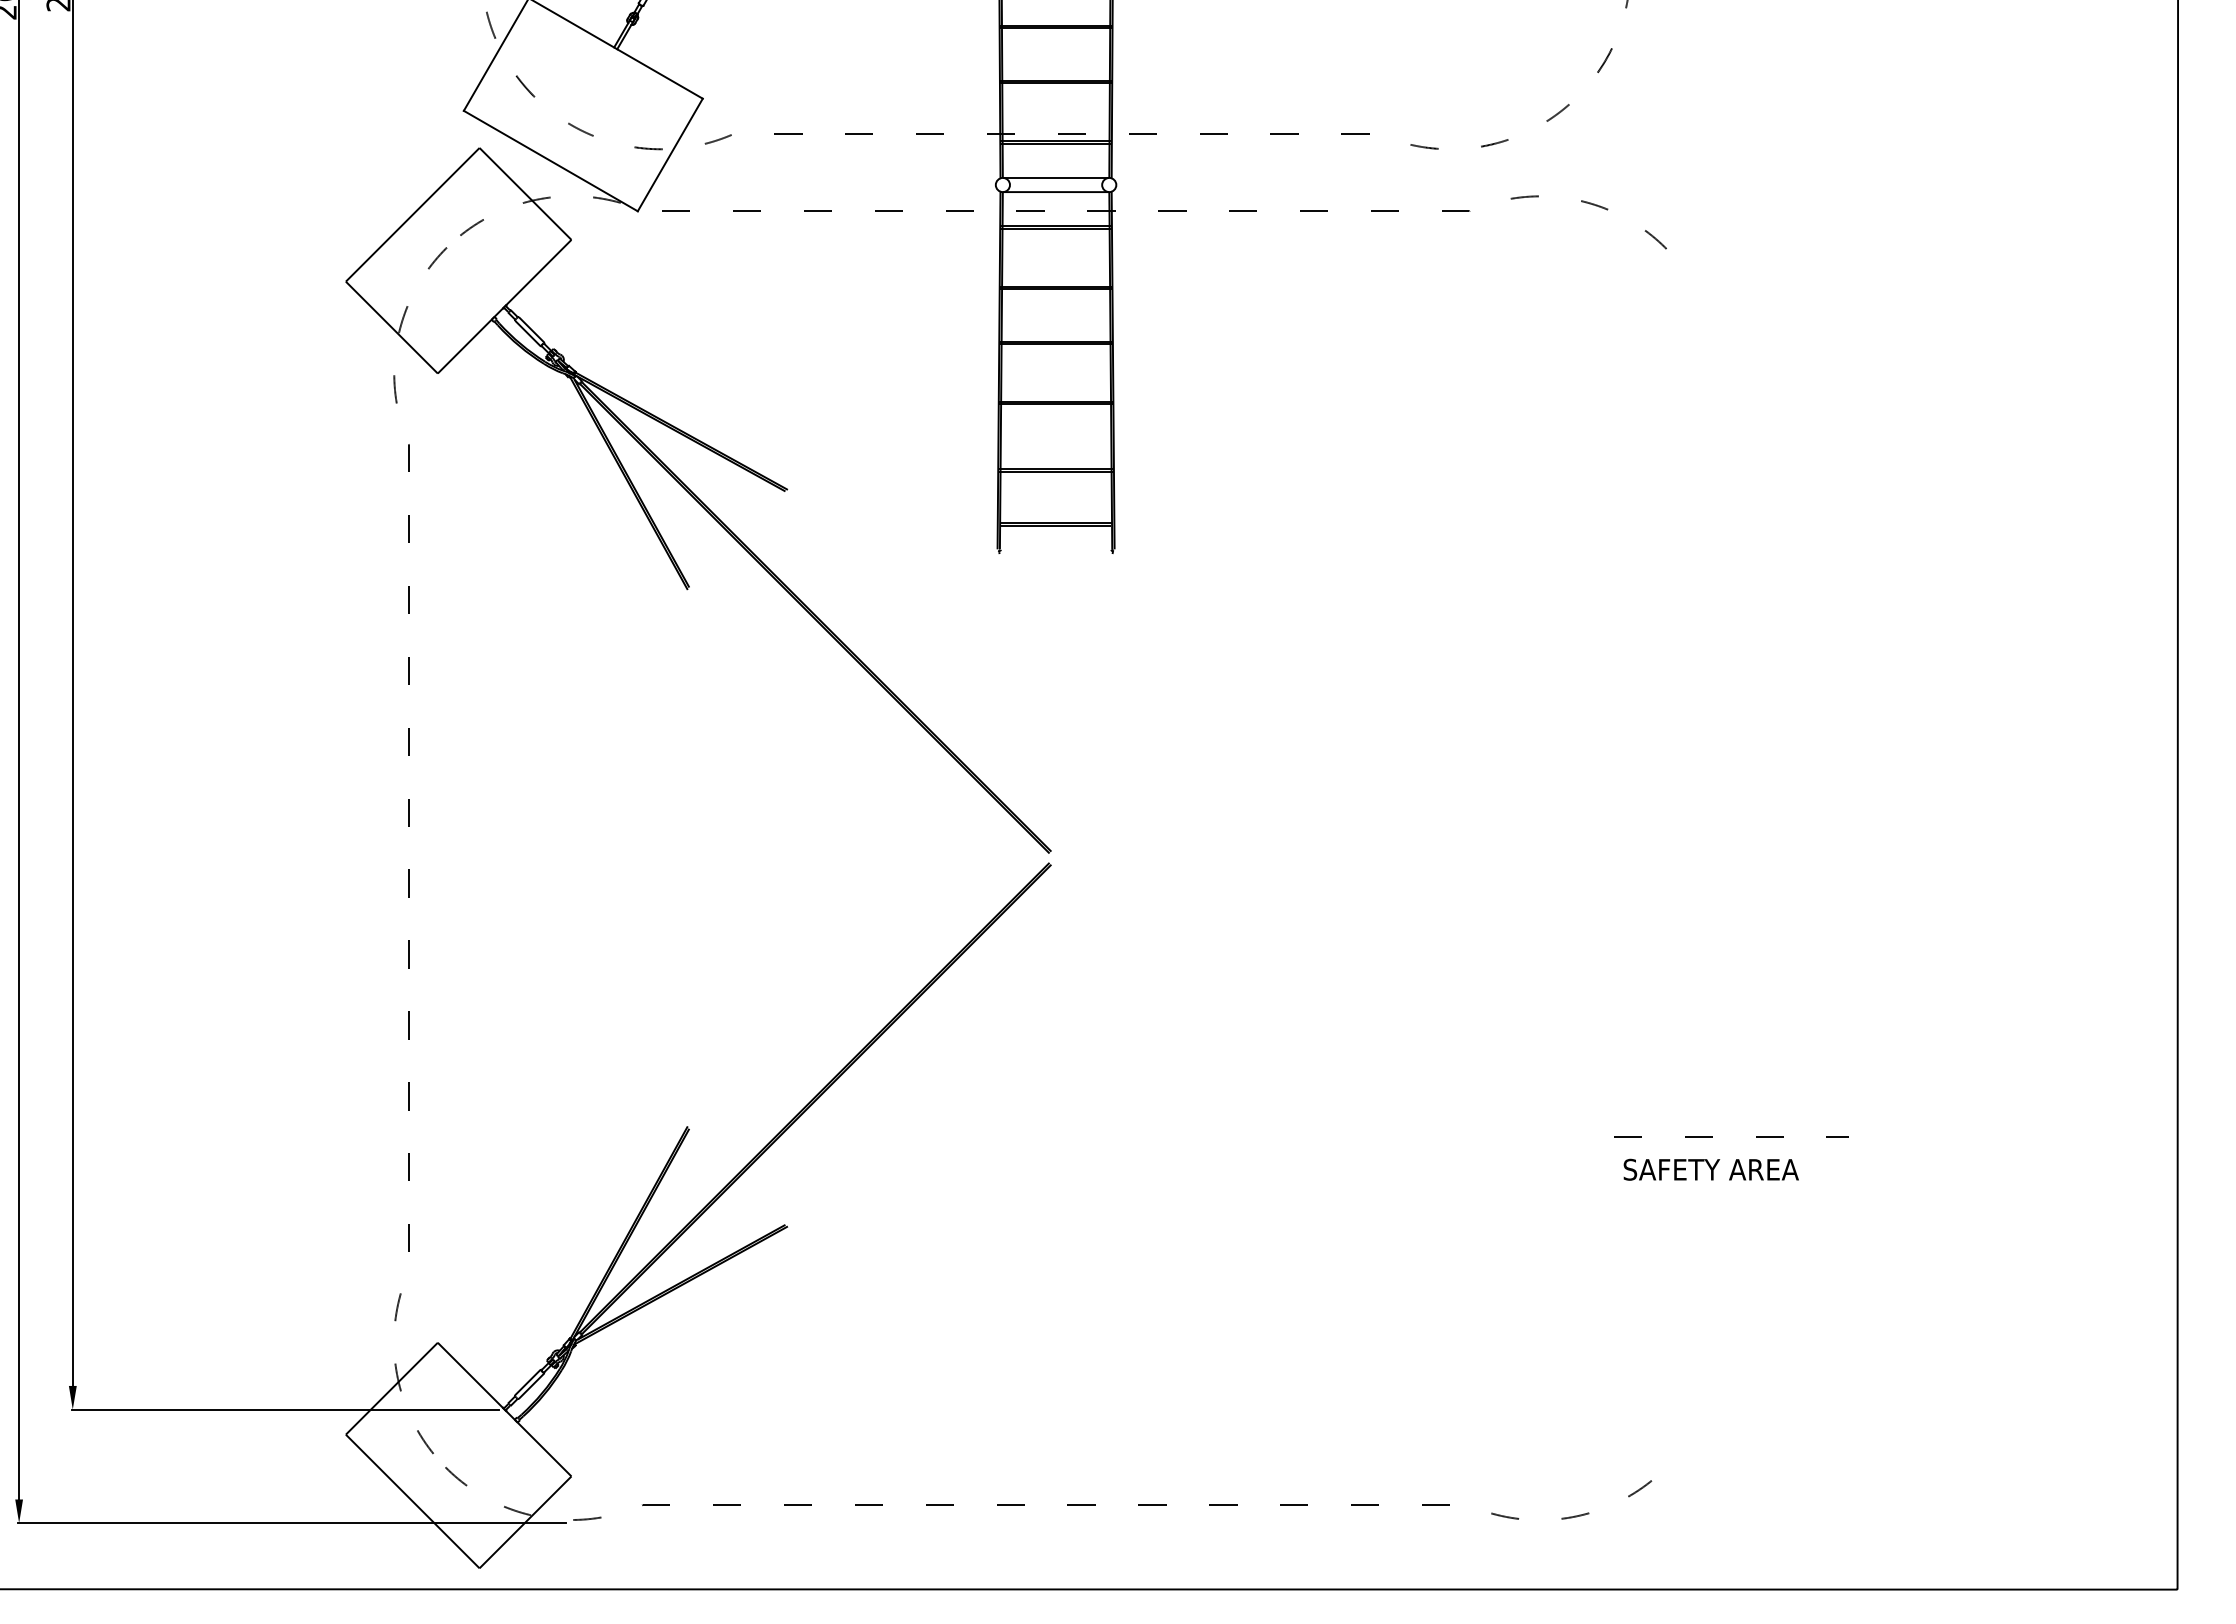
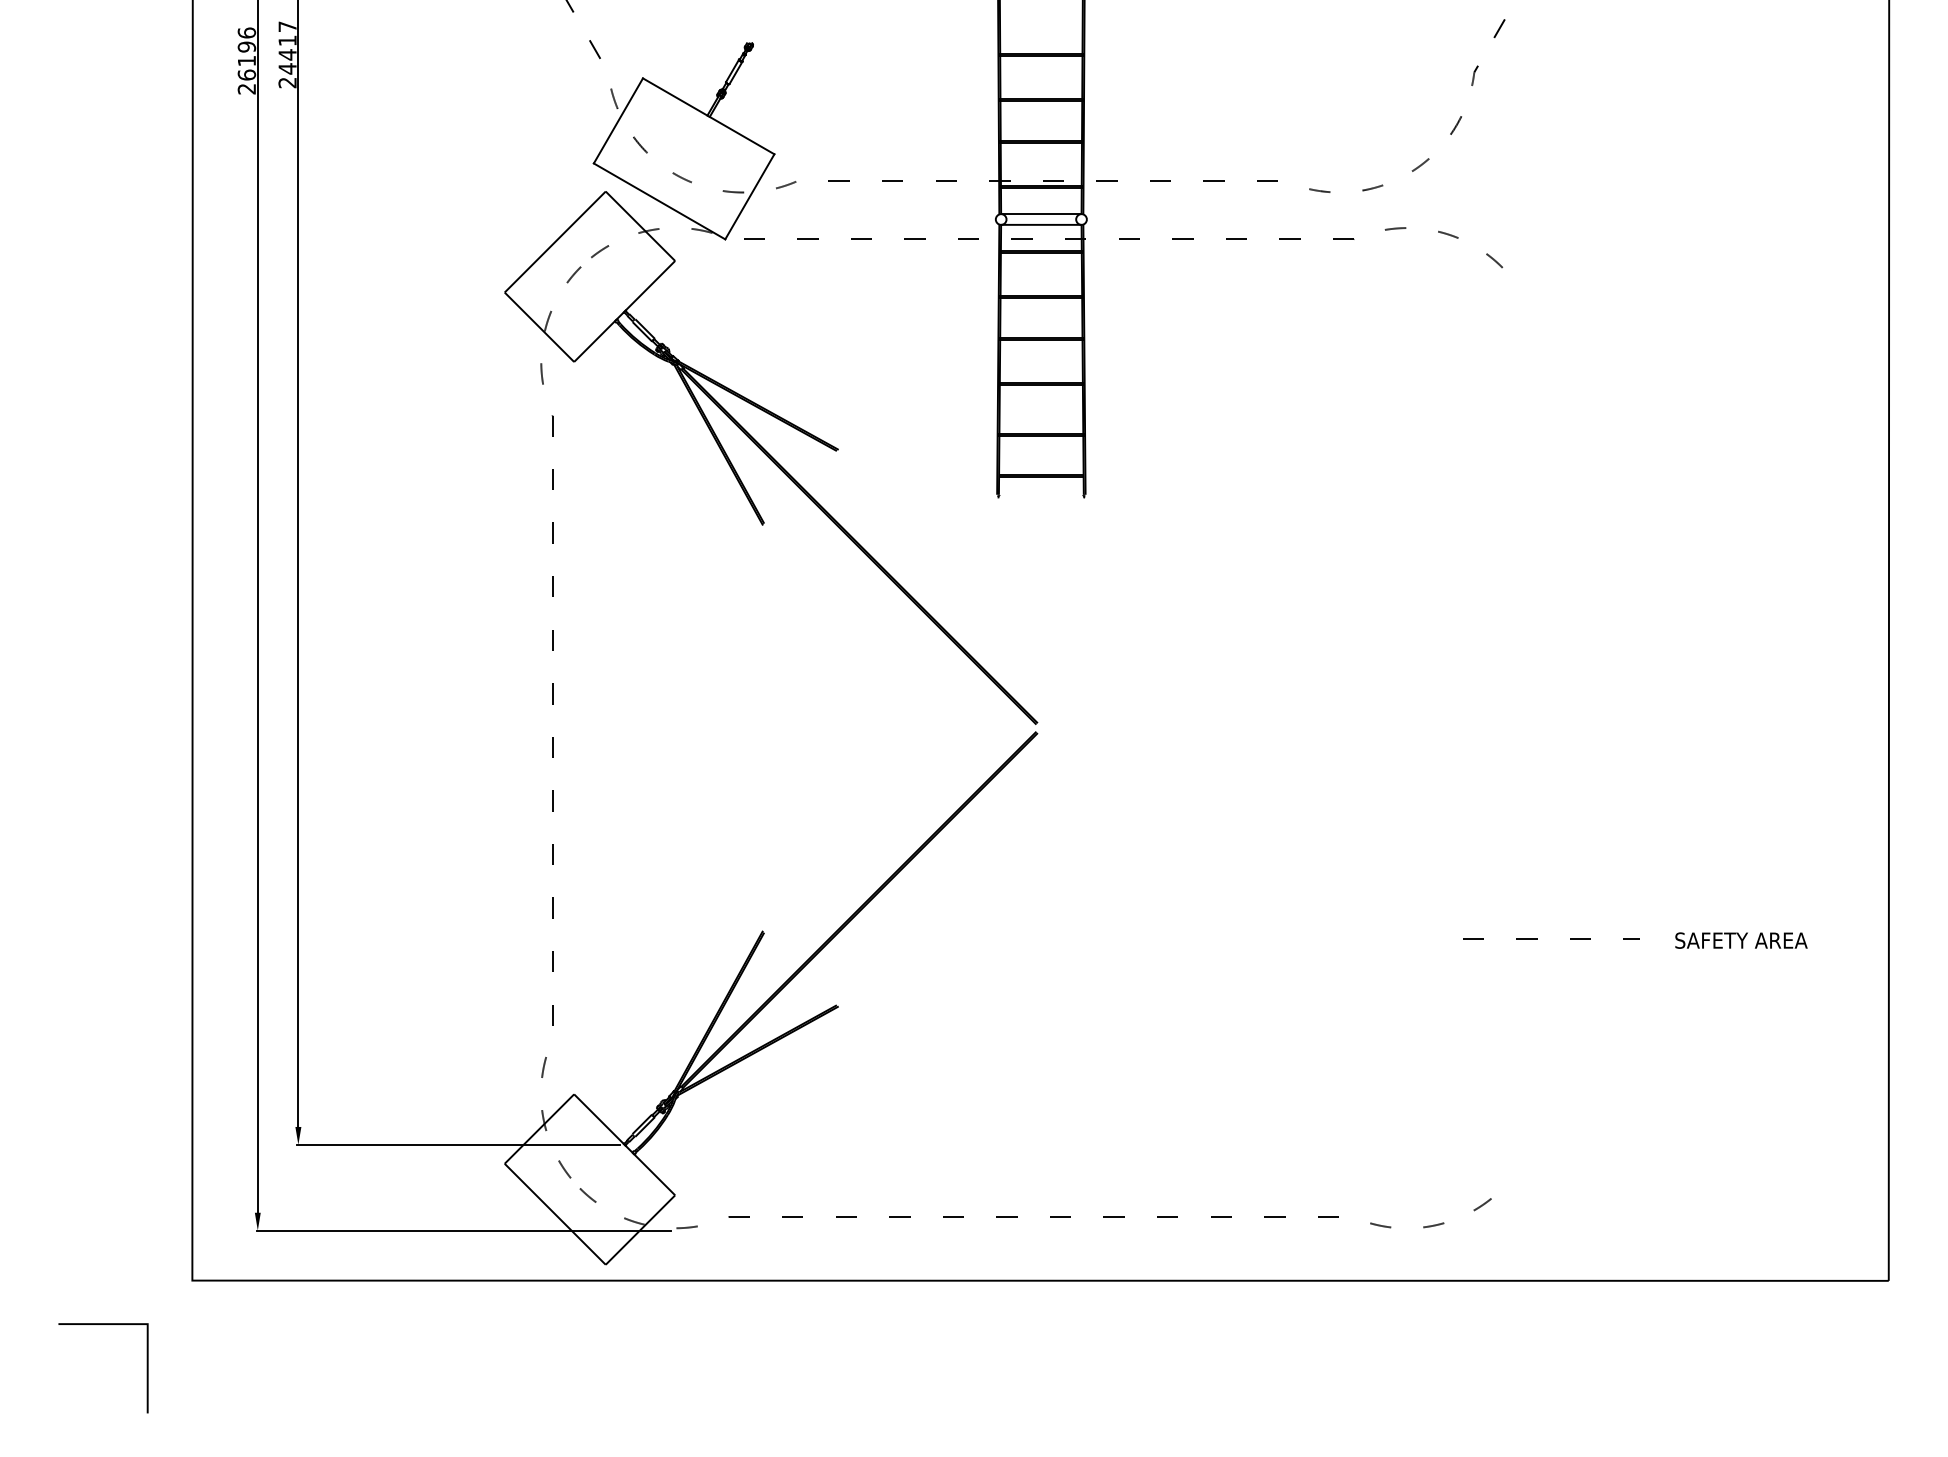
text: (1711, 1169) -> (1741, 940), moved

